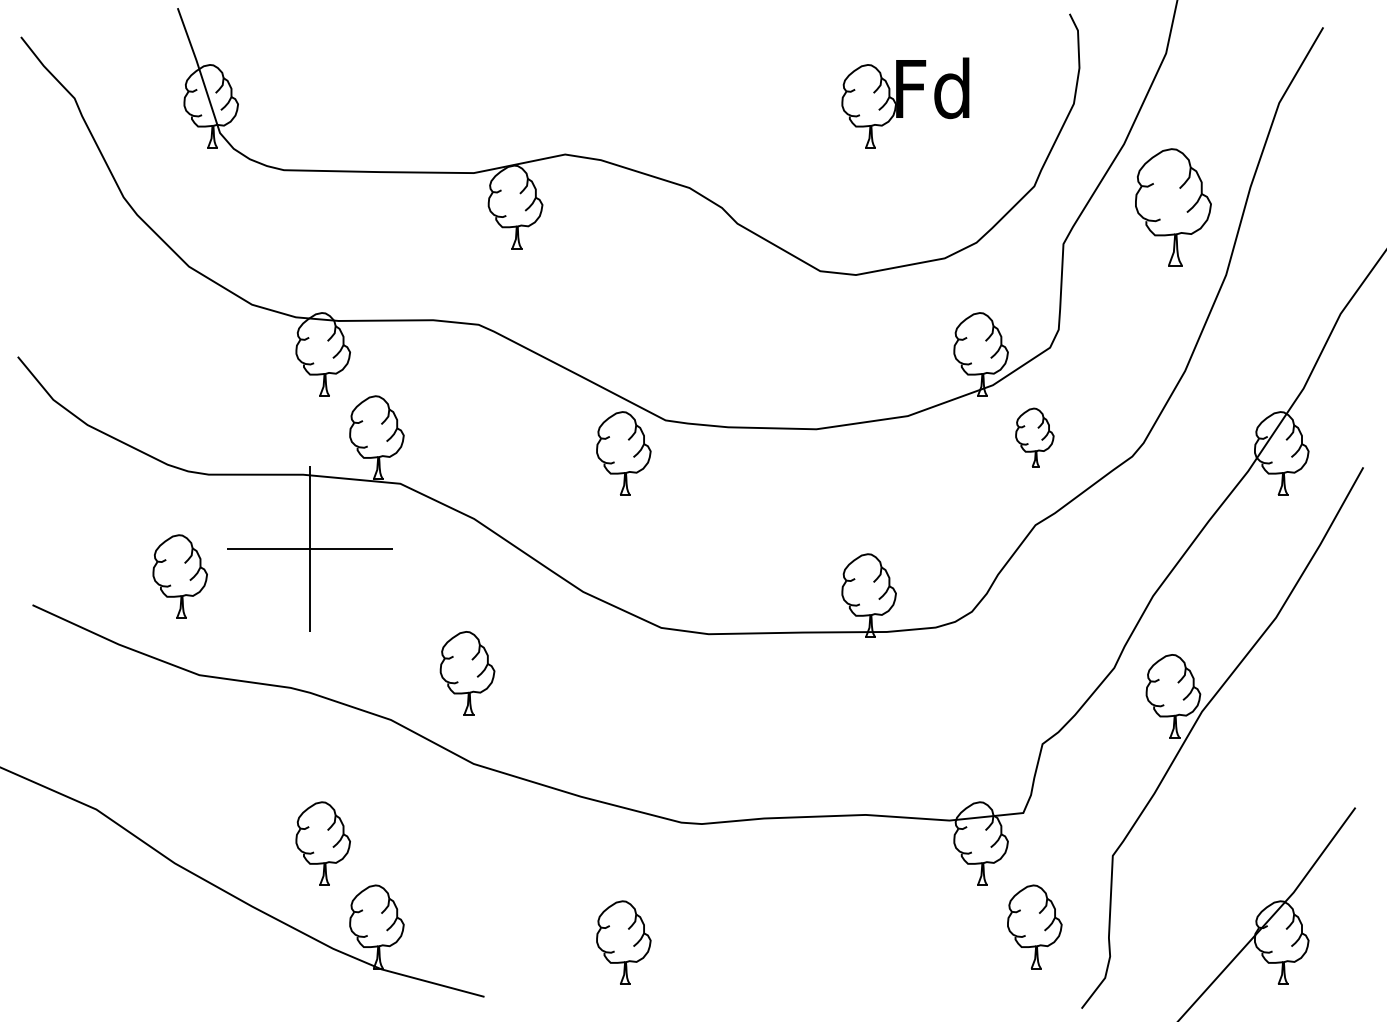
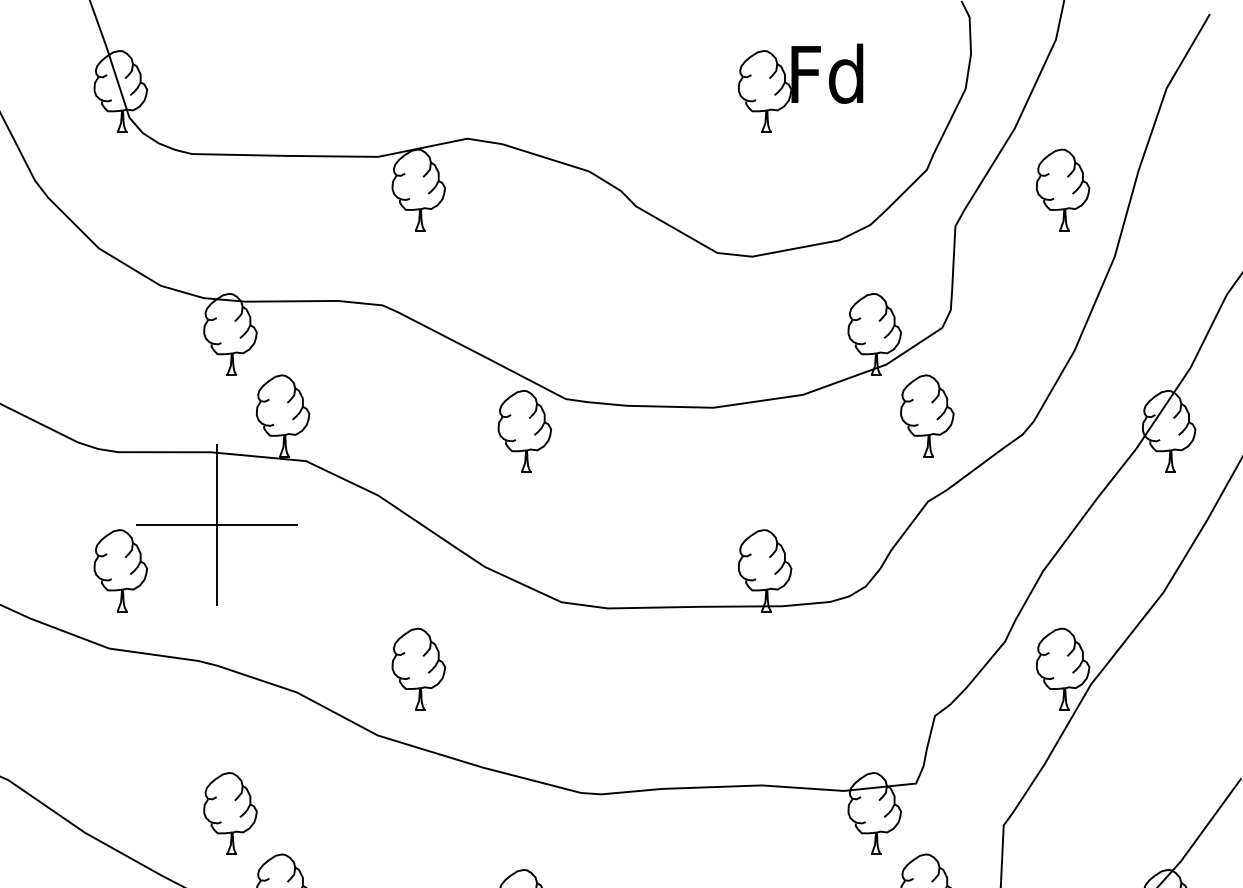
part: (1173, 206) -> (1063, 189), size x0.71
part: (1034, 437) -> (927, 415), size x1.43
part: (179, 576) -> (120, 570), moved
part: (467, 673) -> (418, 669), moved

